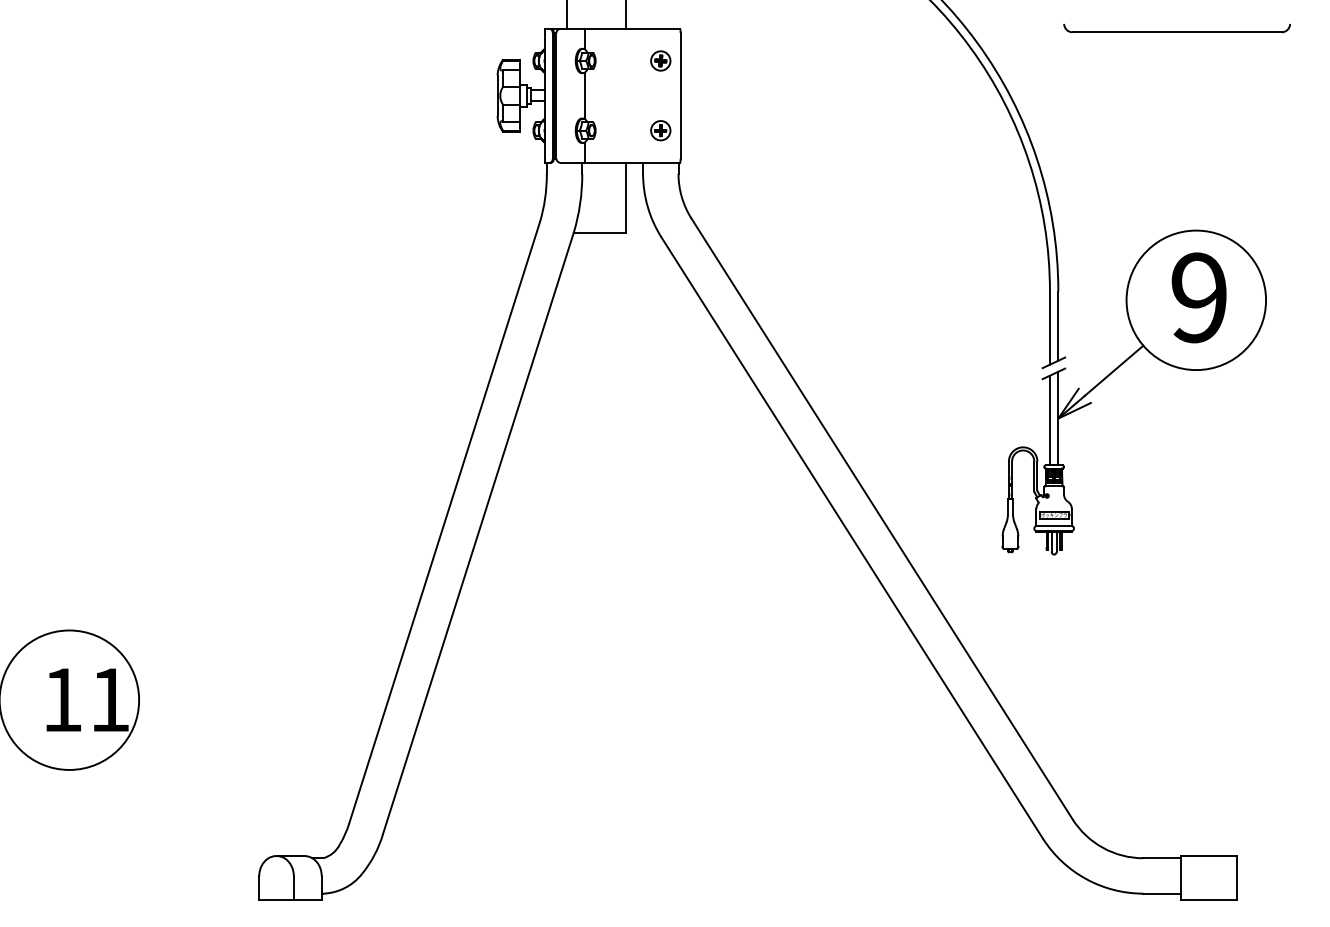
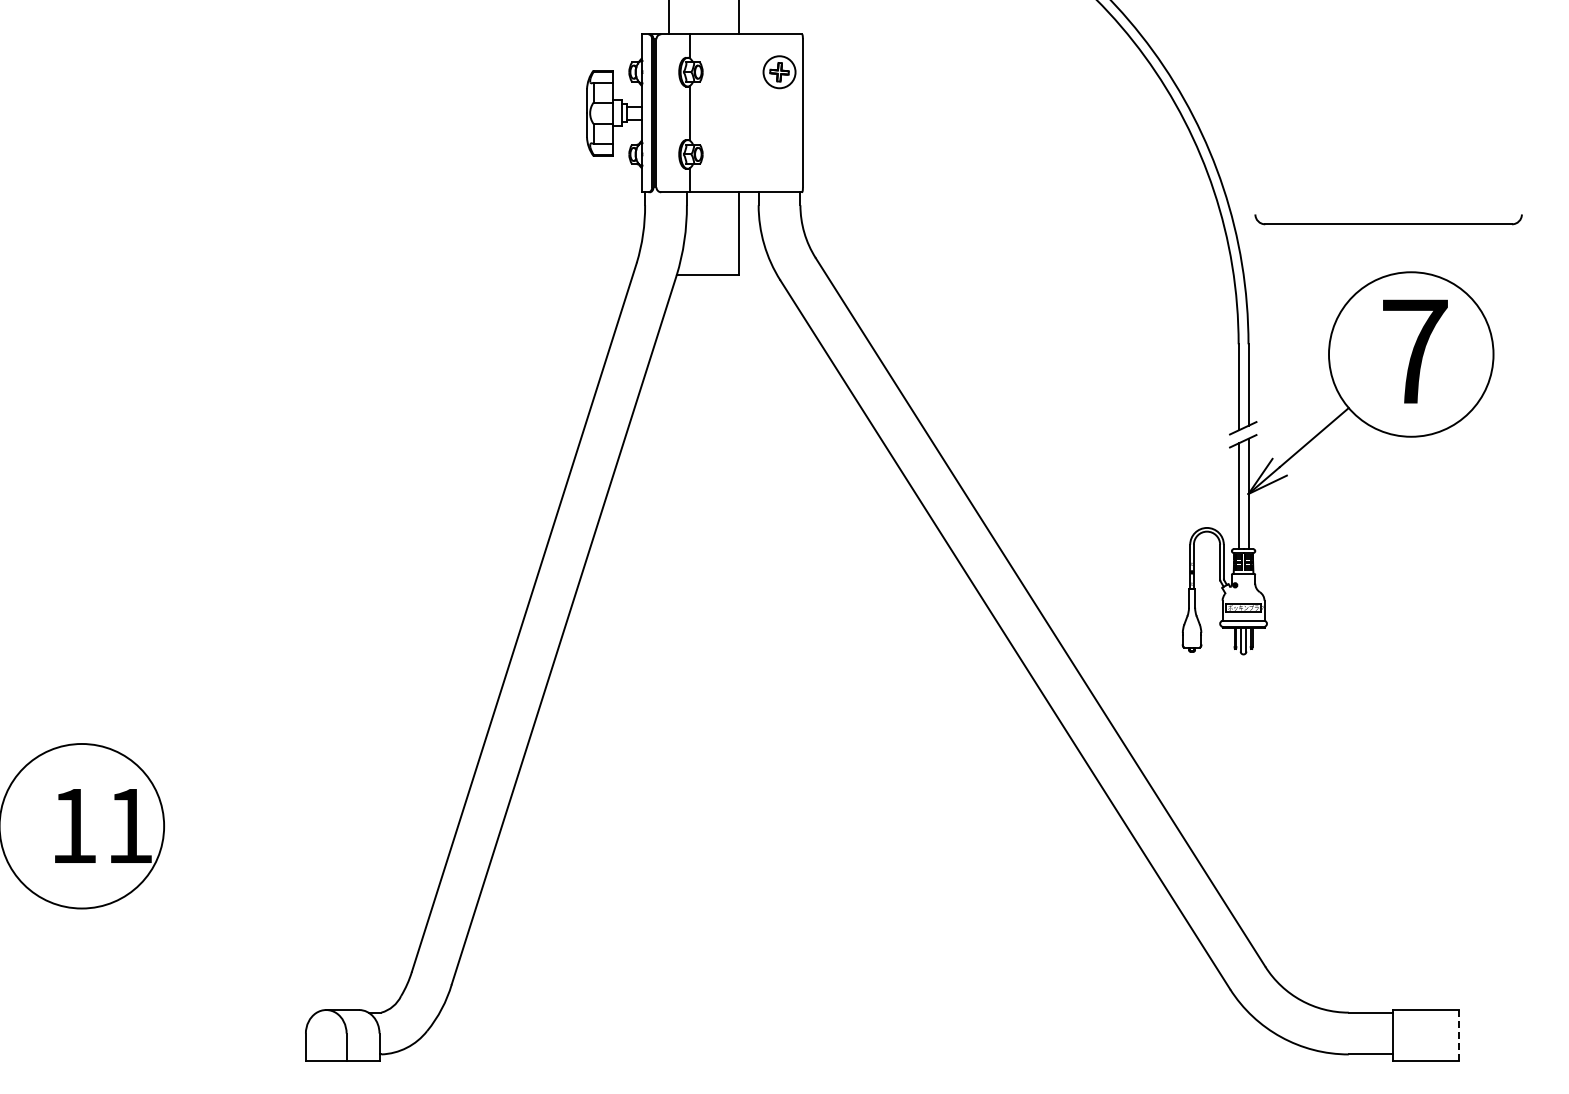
part: (1177, 28) -> (1388, 219), moved
part: (660, 60) -> (779, 71), size x1.4
part: (660, 130) -> (779, 154), removed
text: (1199, 297) -> (1414, 351), 9 -> 7
line: (1237, 877) -> (1459, 1035), solid -> dashed

